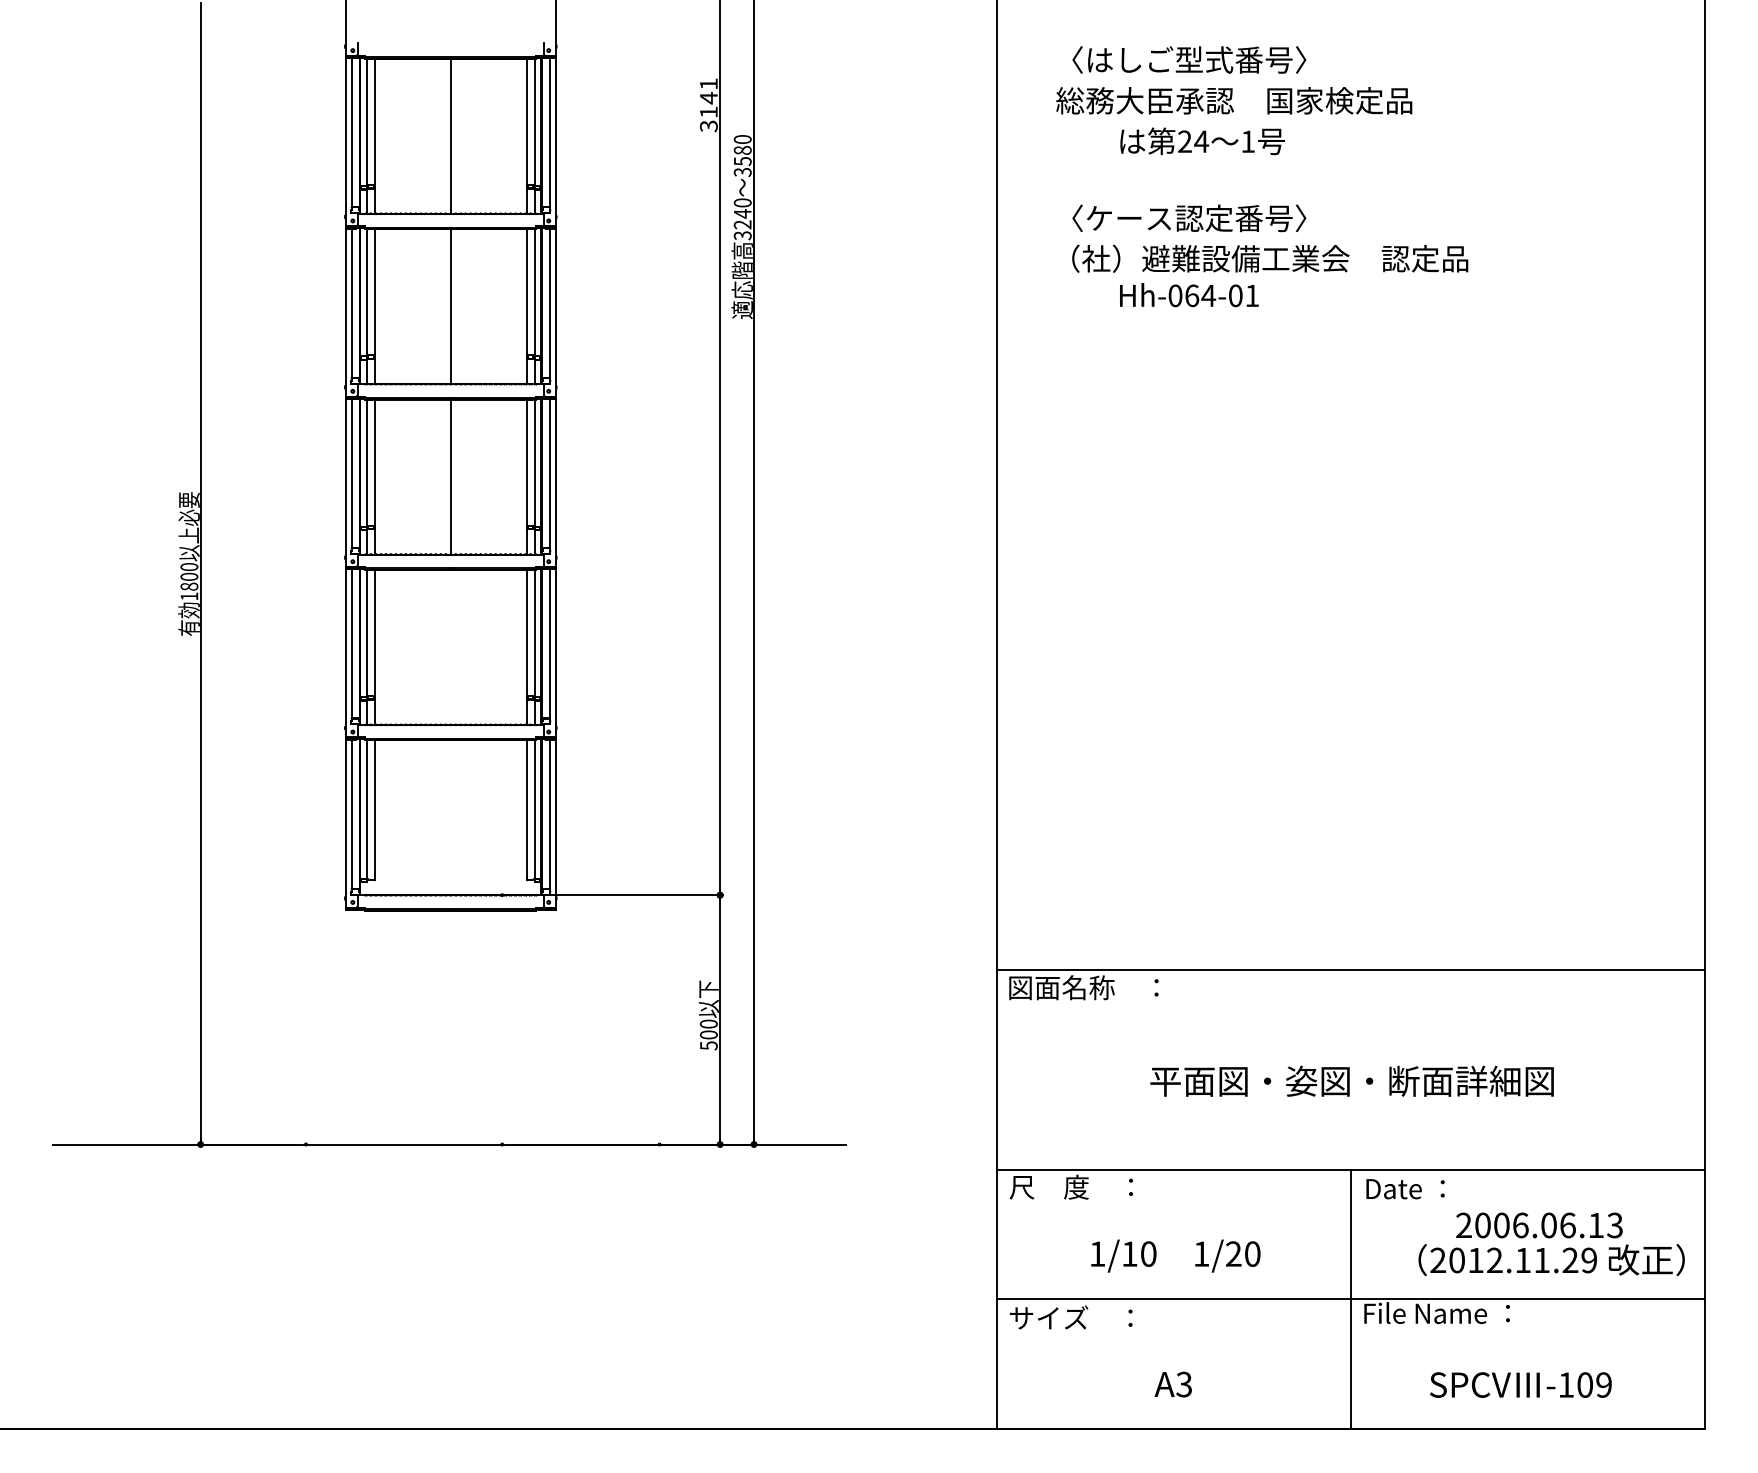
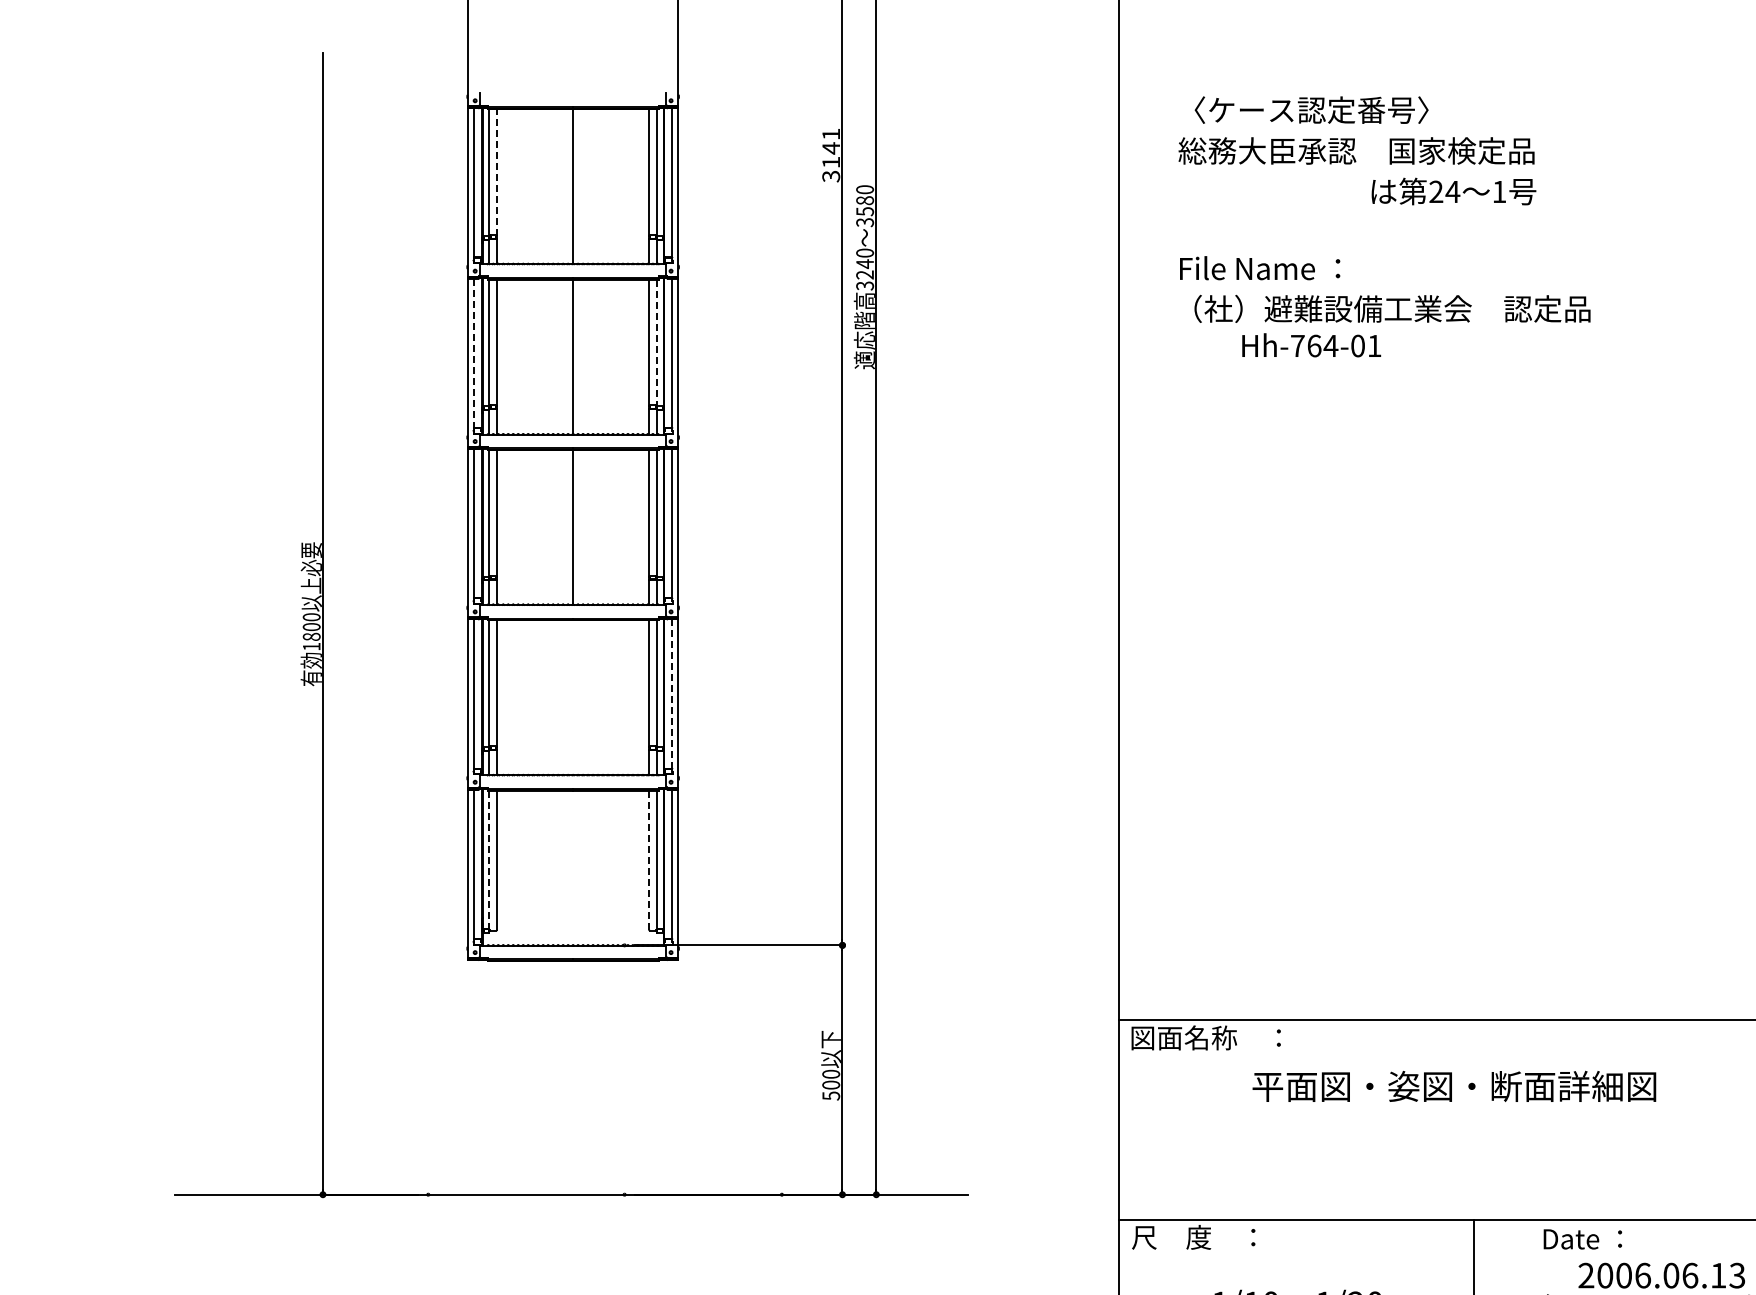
text: (1159, 59) -> (1281, 109), 〈はしご型式番号〉 -> 〈ケース認定番号〉
line: (374, 121) -> (496, 171), solid -> dashed
text: (1202, 141) -> (1453, 191), moved
text: (1181, 218) -> (1303, 268), 〈ケース認定番号〉 -> File Name ：
line: (534, 293) -> (656, 343), solid -> dashed
text: (1175, 295) -> (1297, 345), Hh-064-01 -> Hh-764-01
line: (351, 303) -> (473, 353), solid -> dashed
line: (550, 644) -> (672, 694), solid -> dashed
line: (366, 809) -> (488, 859), solid -> dashed
line: (526, 810) -> (648, 860), solid -> dashed
text: (1351, 1080) -> (1453, 1085), moved
text: (1405, 1189) -> (1582, 1239), moved

